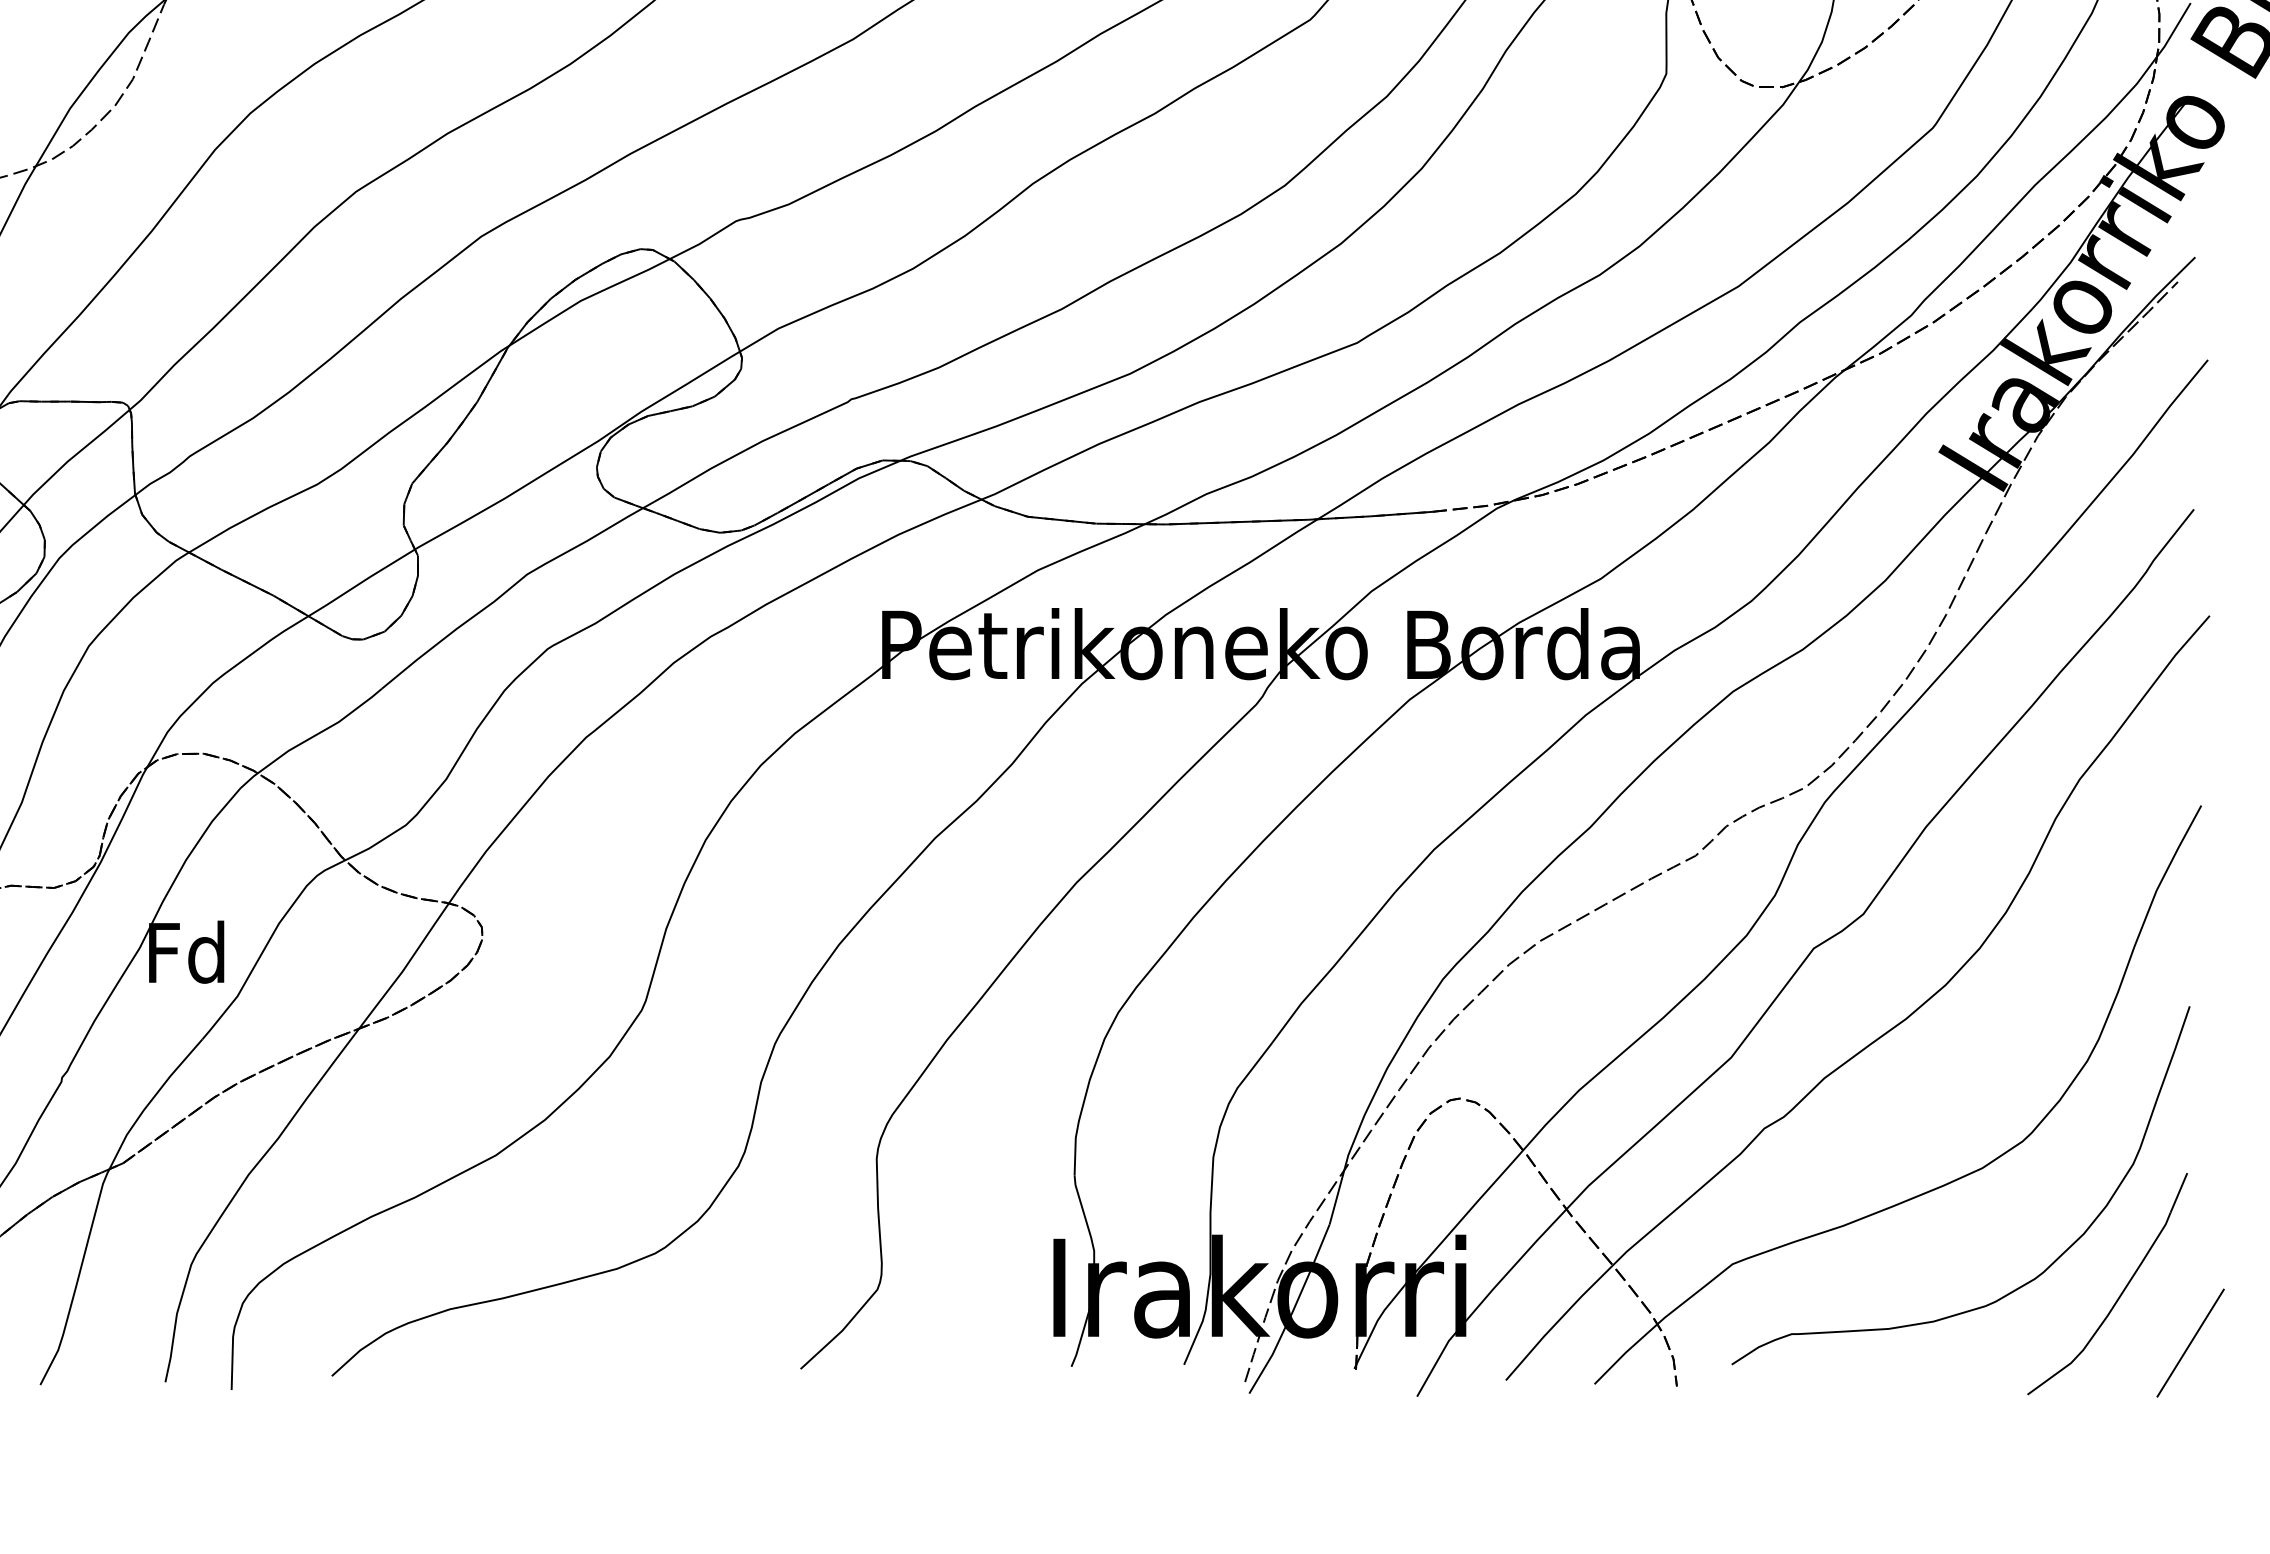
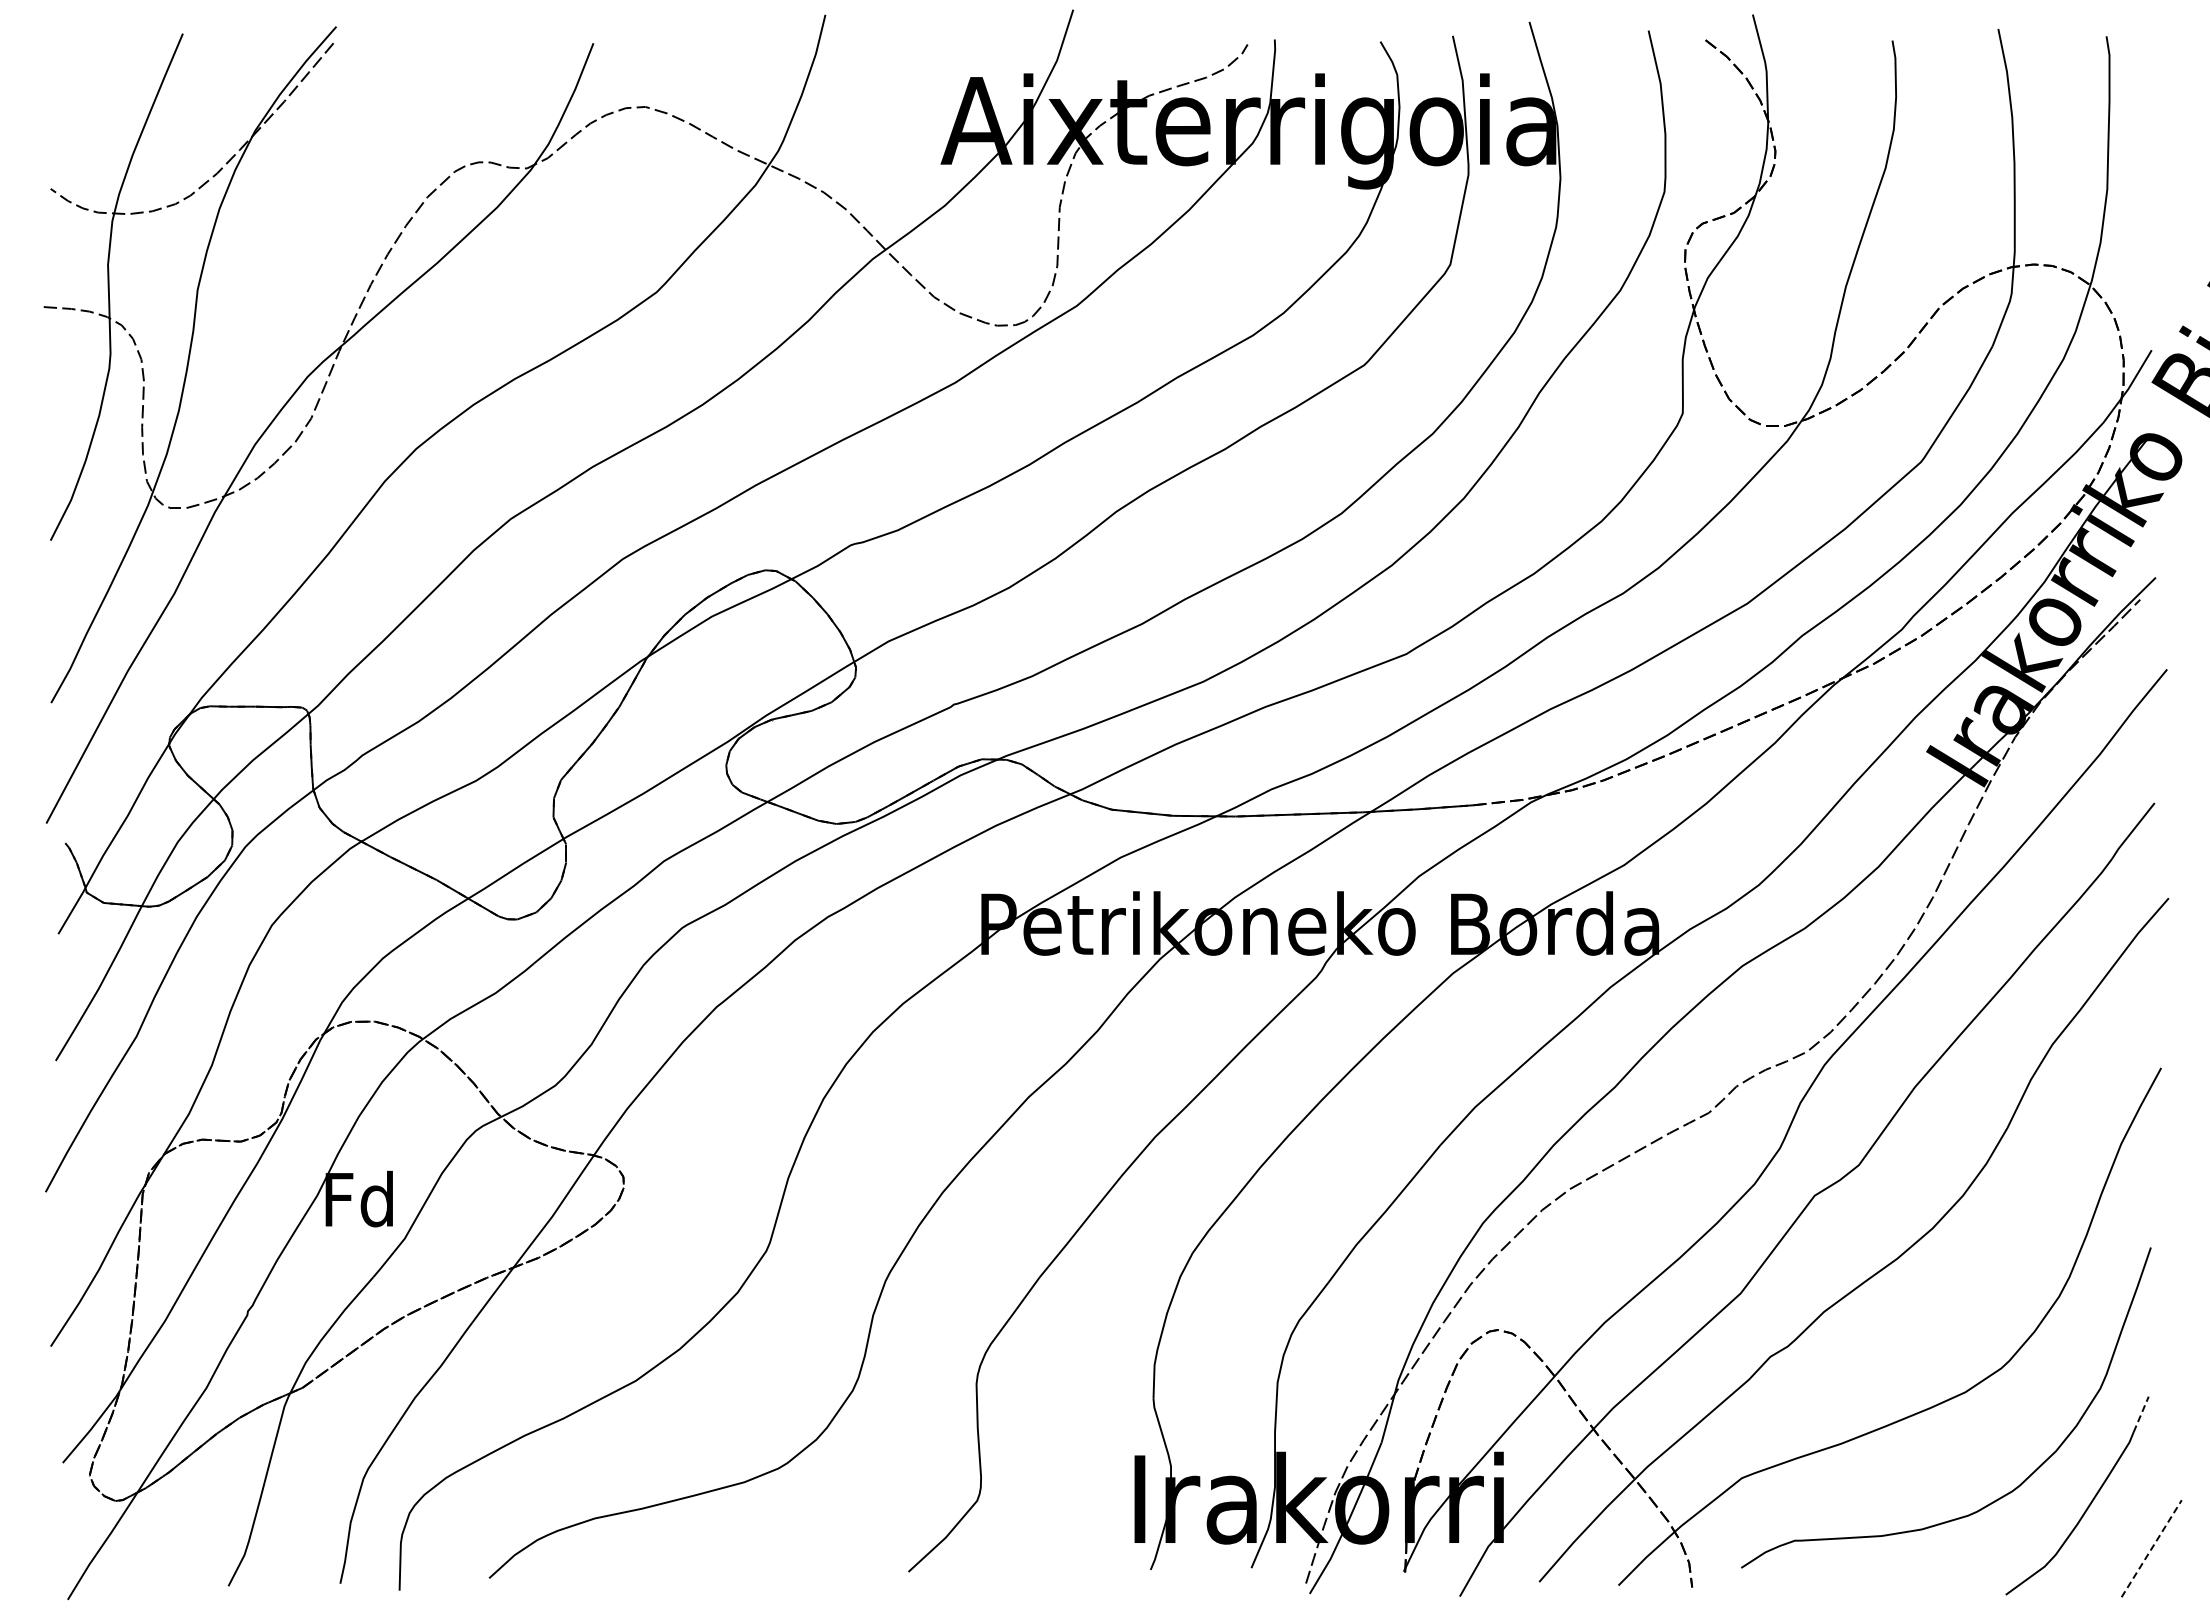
line: (2179, 1191) -> (2141, 1413), solid -> dashed
line: (2190, 1342) -> (2151, 1548), solid -> dashed

